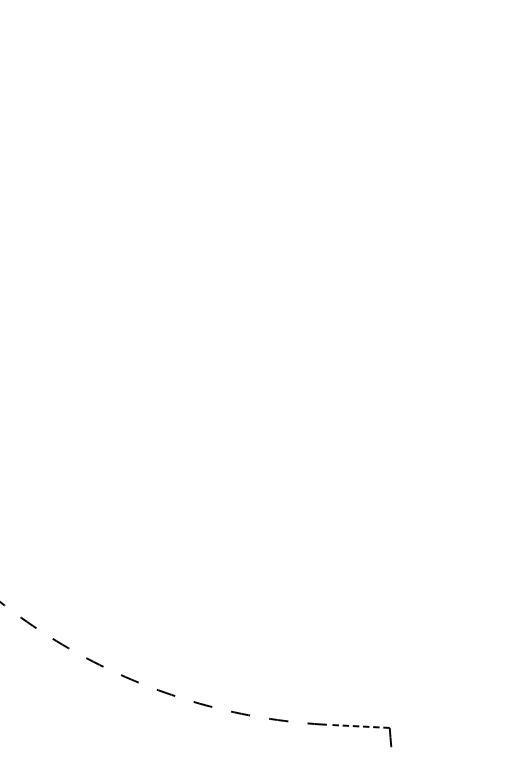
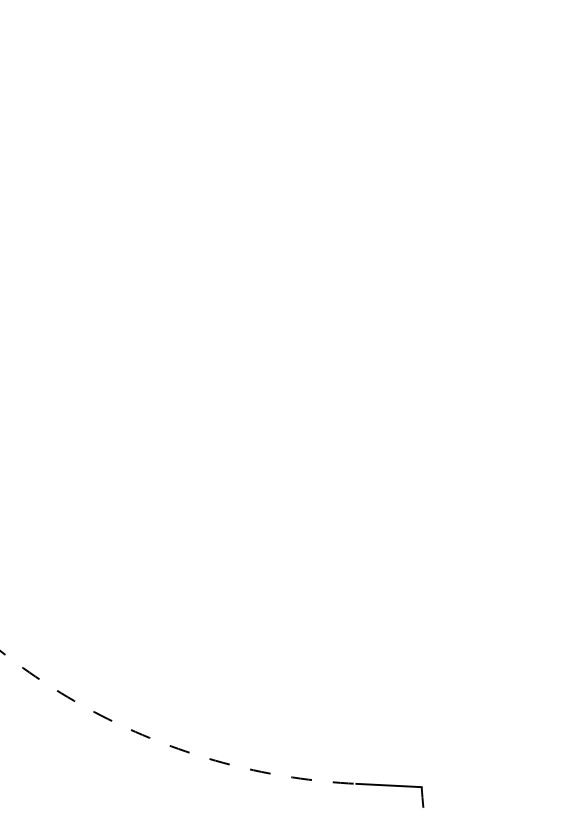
line: (359, 726) -> (389, 785), dashed -> solid

